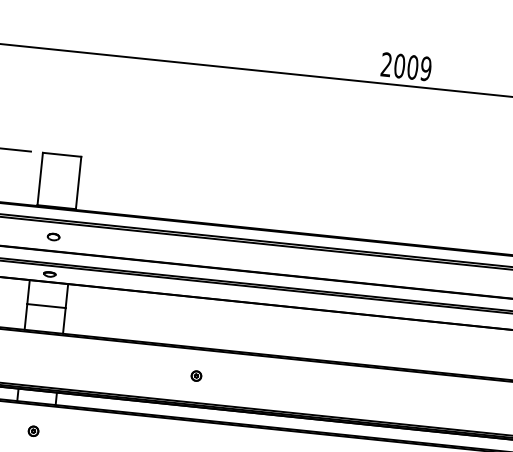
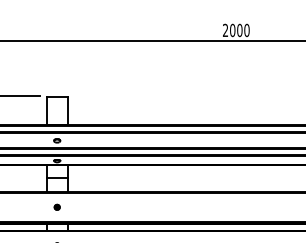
text: (425, 68) -> (246, 30), 2009 -> 2000
part: (195, 374) -> (56, 206), moved

